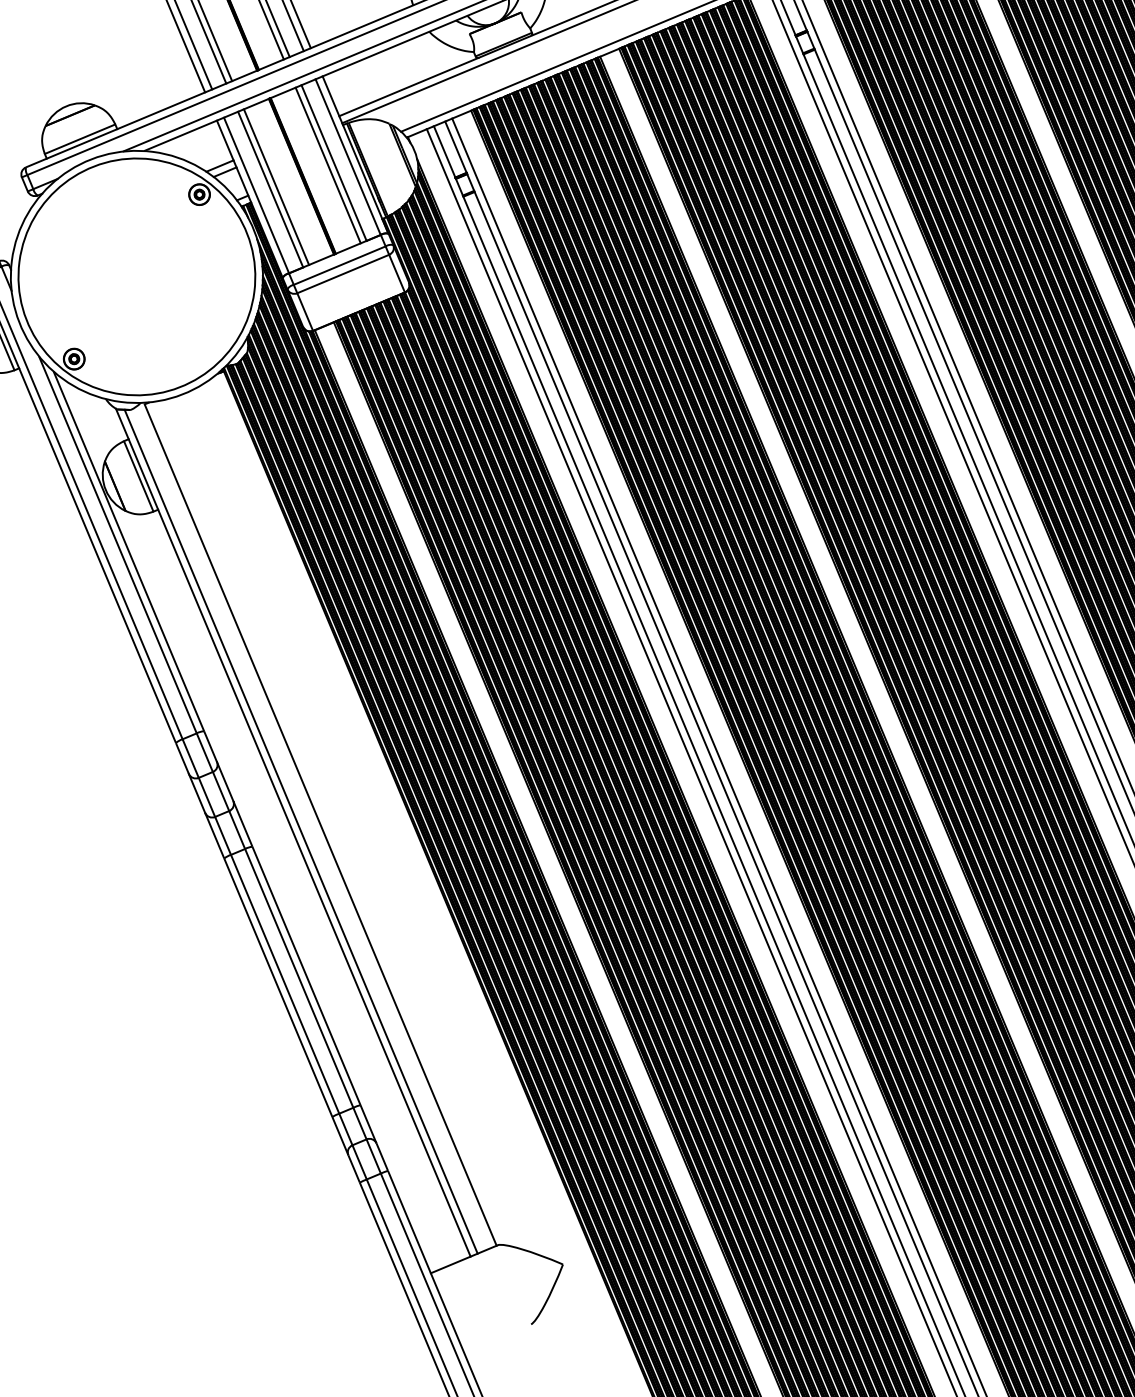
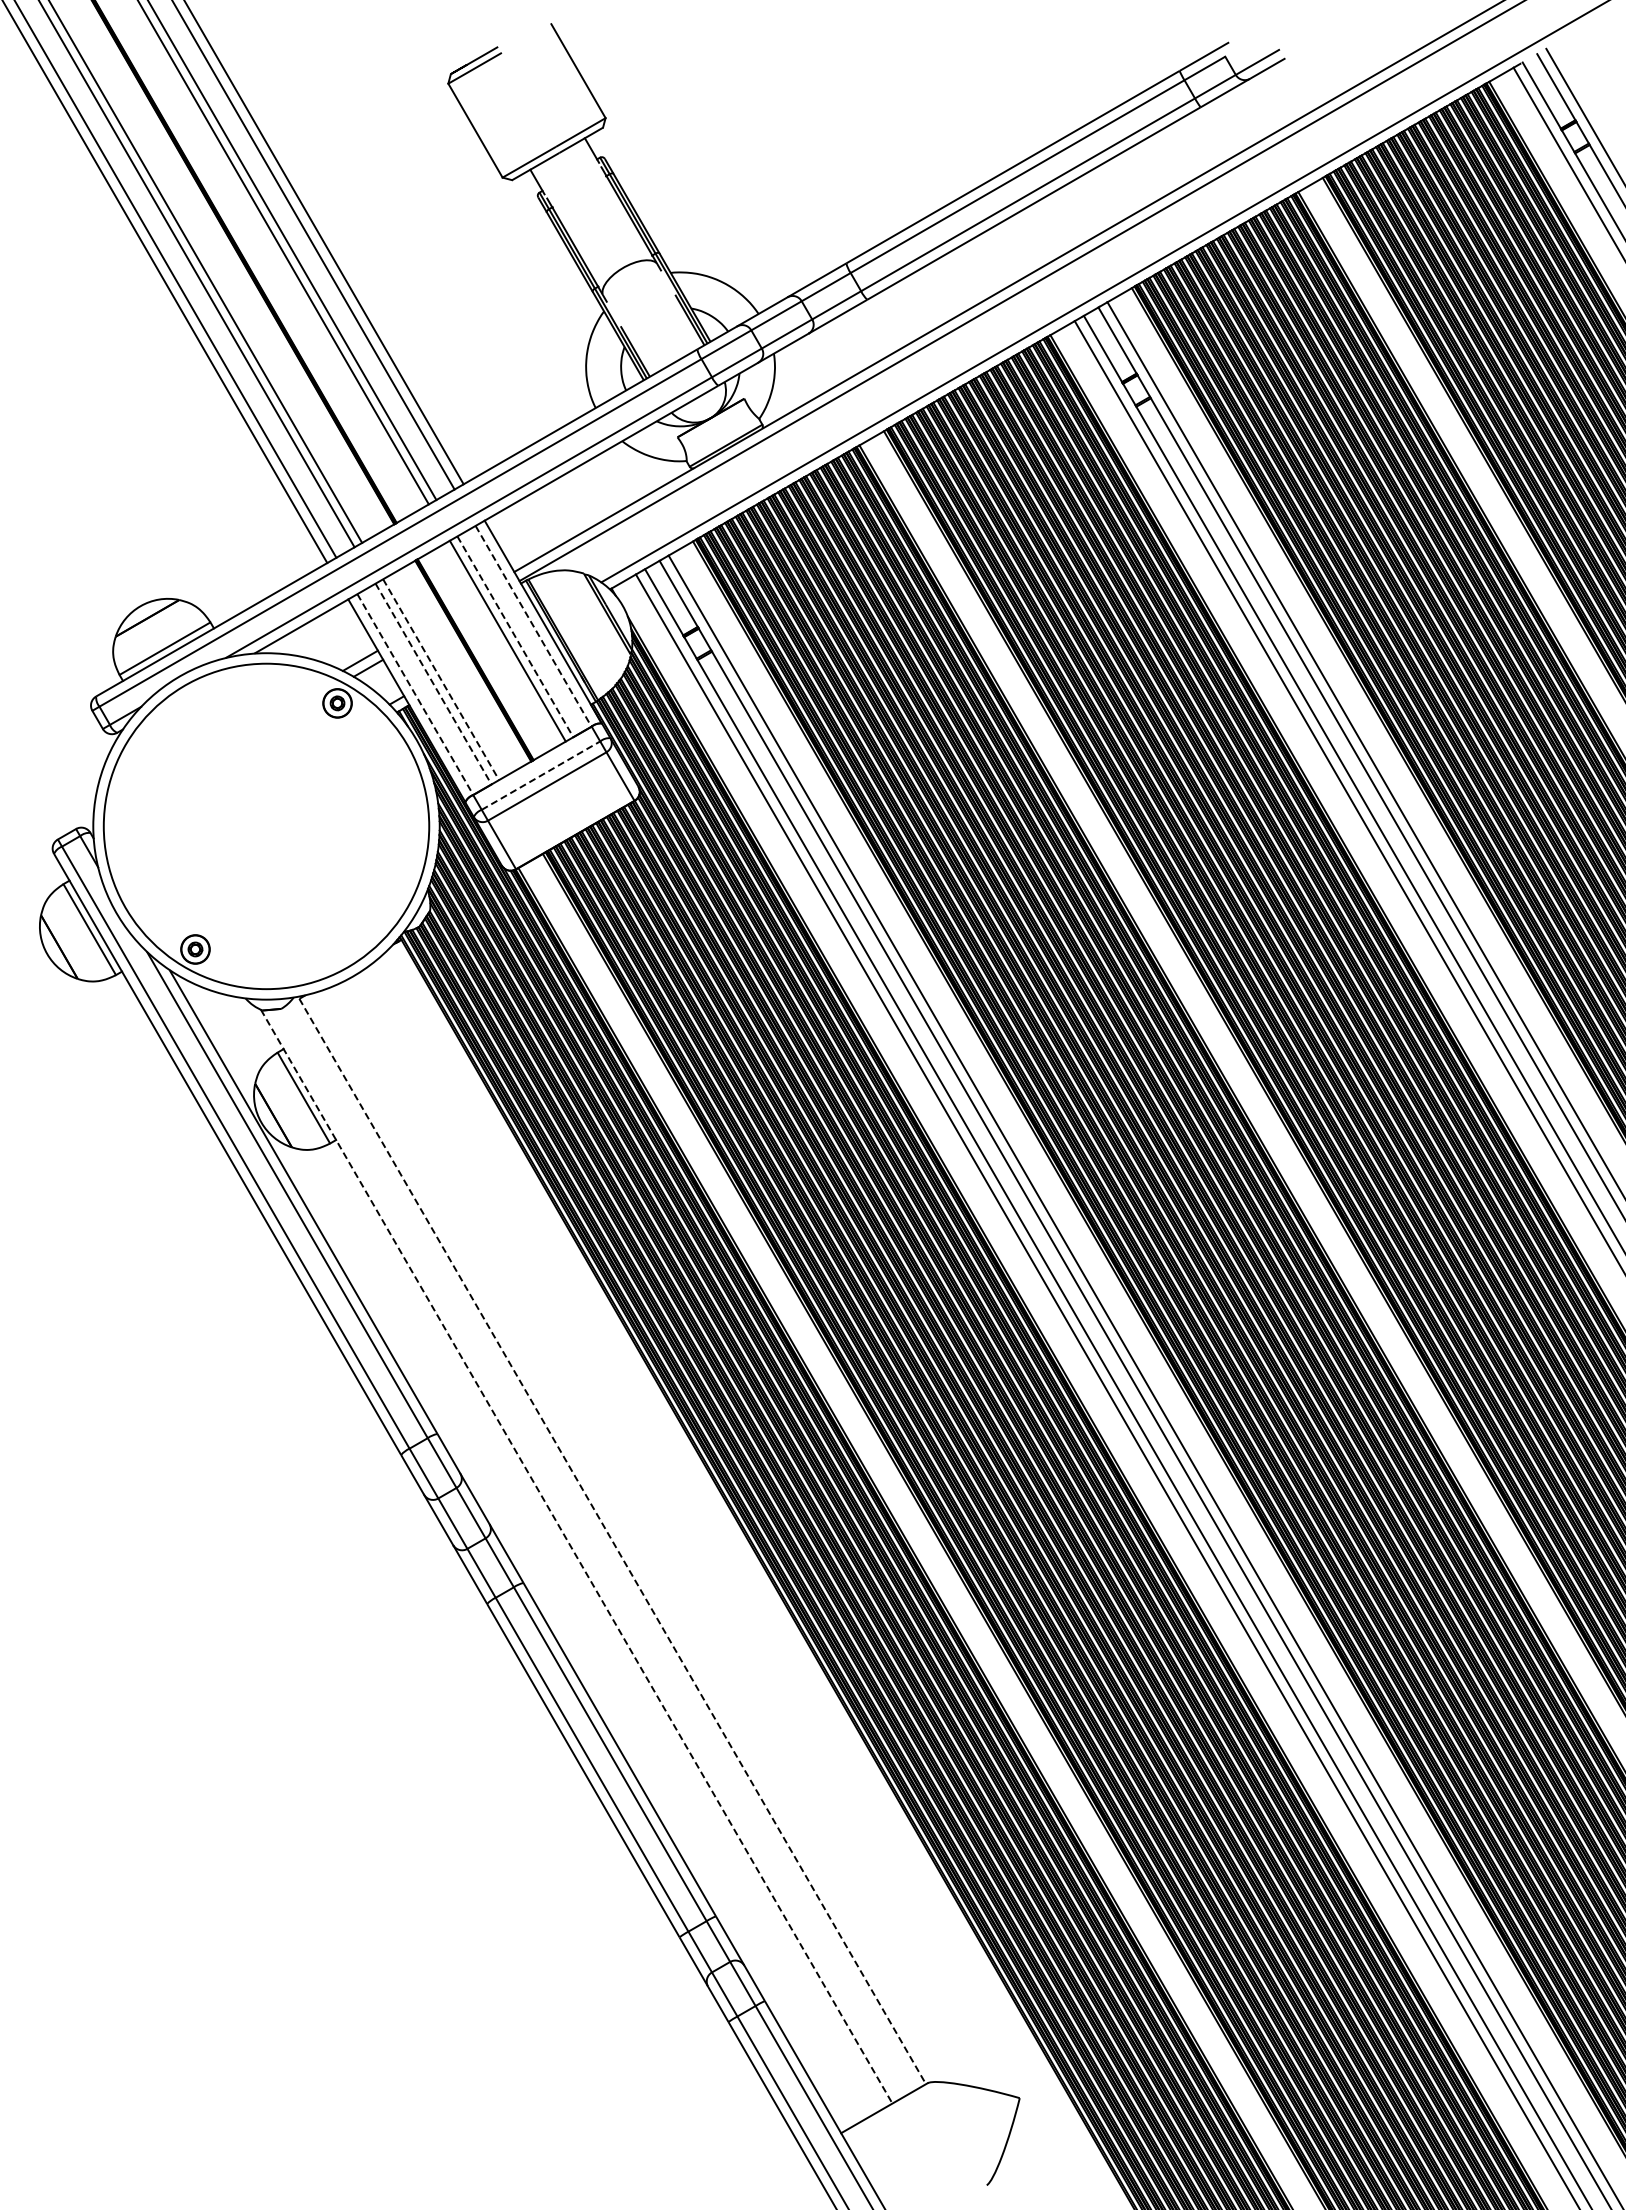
line: (348, 157) -> (533, 626), solid -> dashed
line: (334, 162) -> (515, 636), solid -> dashed
line: (276, 187) -> (441, 679), solid -> dashed
line: (270, 189) -> (433, 684), solid -> dashed
line: (256, 195) -> (415, 694), solid -> dashed
line: (340, 265) -> (541, 775), solid -> dashed
line: (320, 825) -> (612, 1541), solid -> dashed
line: (301, 831) -> (587, 1553), removed
line: (293, 832) -> (576, 1556), solid -> dashed

